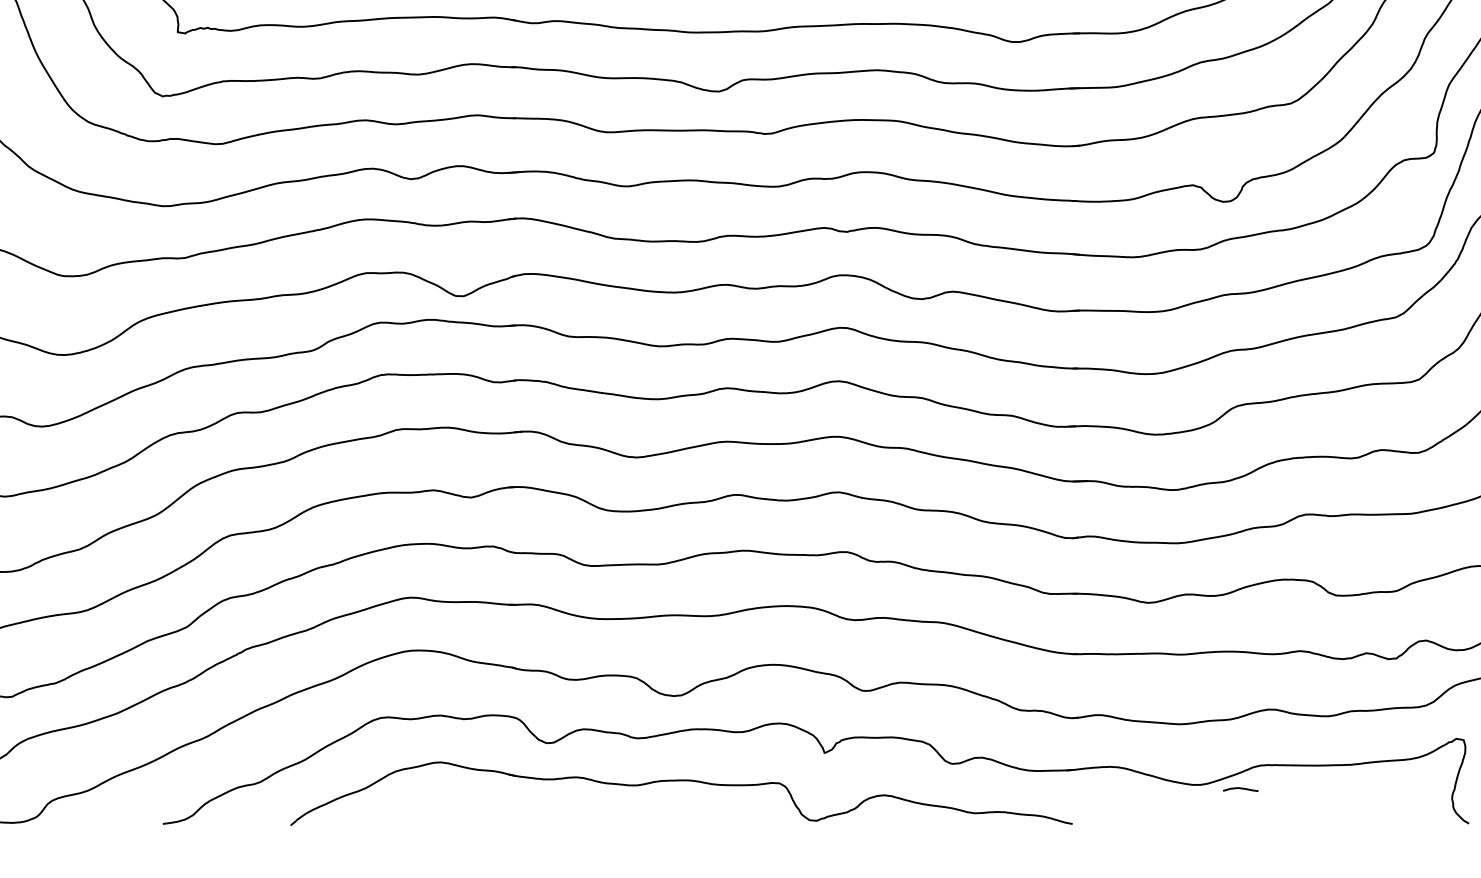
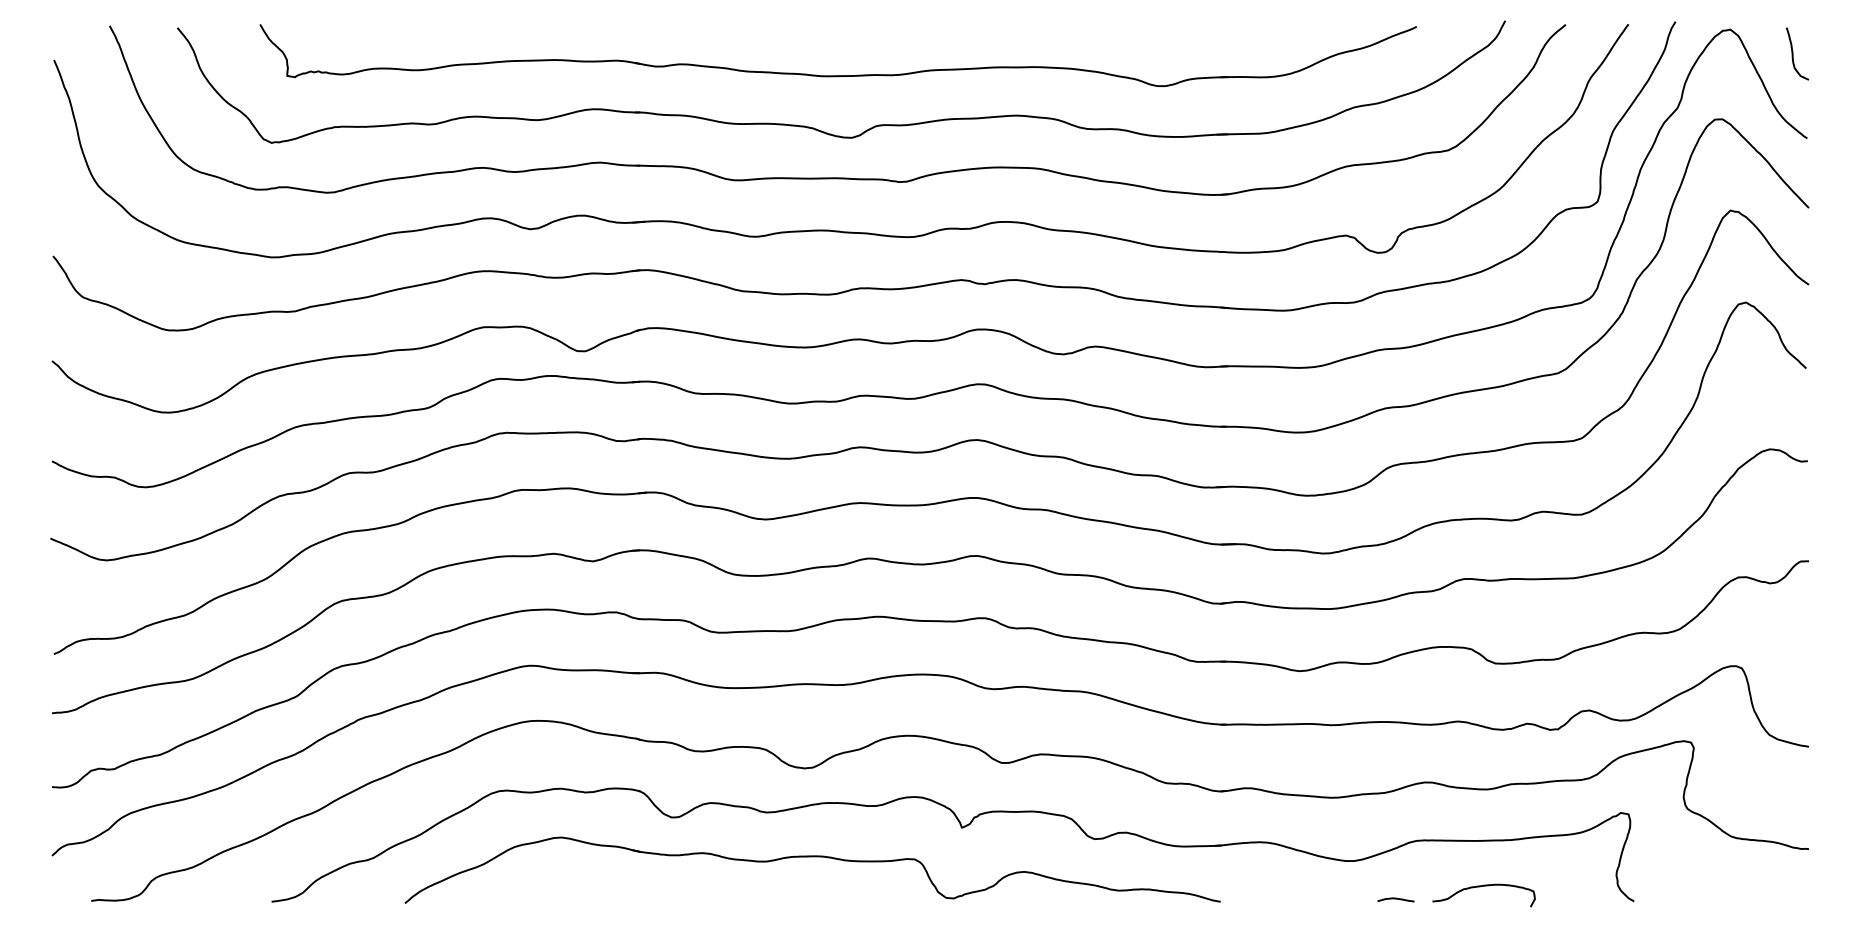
curve: (1240, 789) -> (1395, 899), moved
curve: (1321, 810) -> (1480, 887), added

